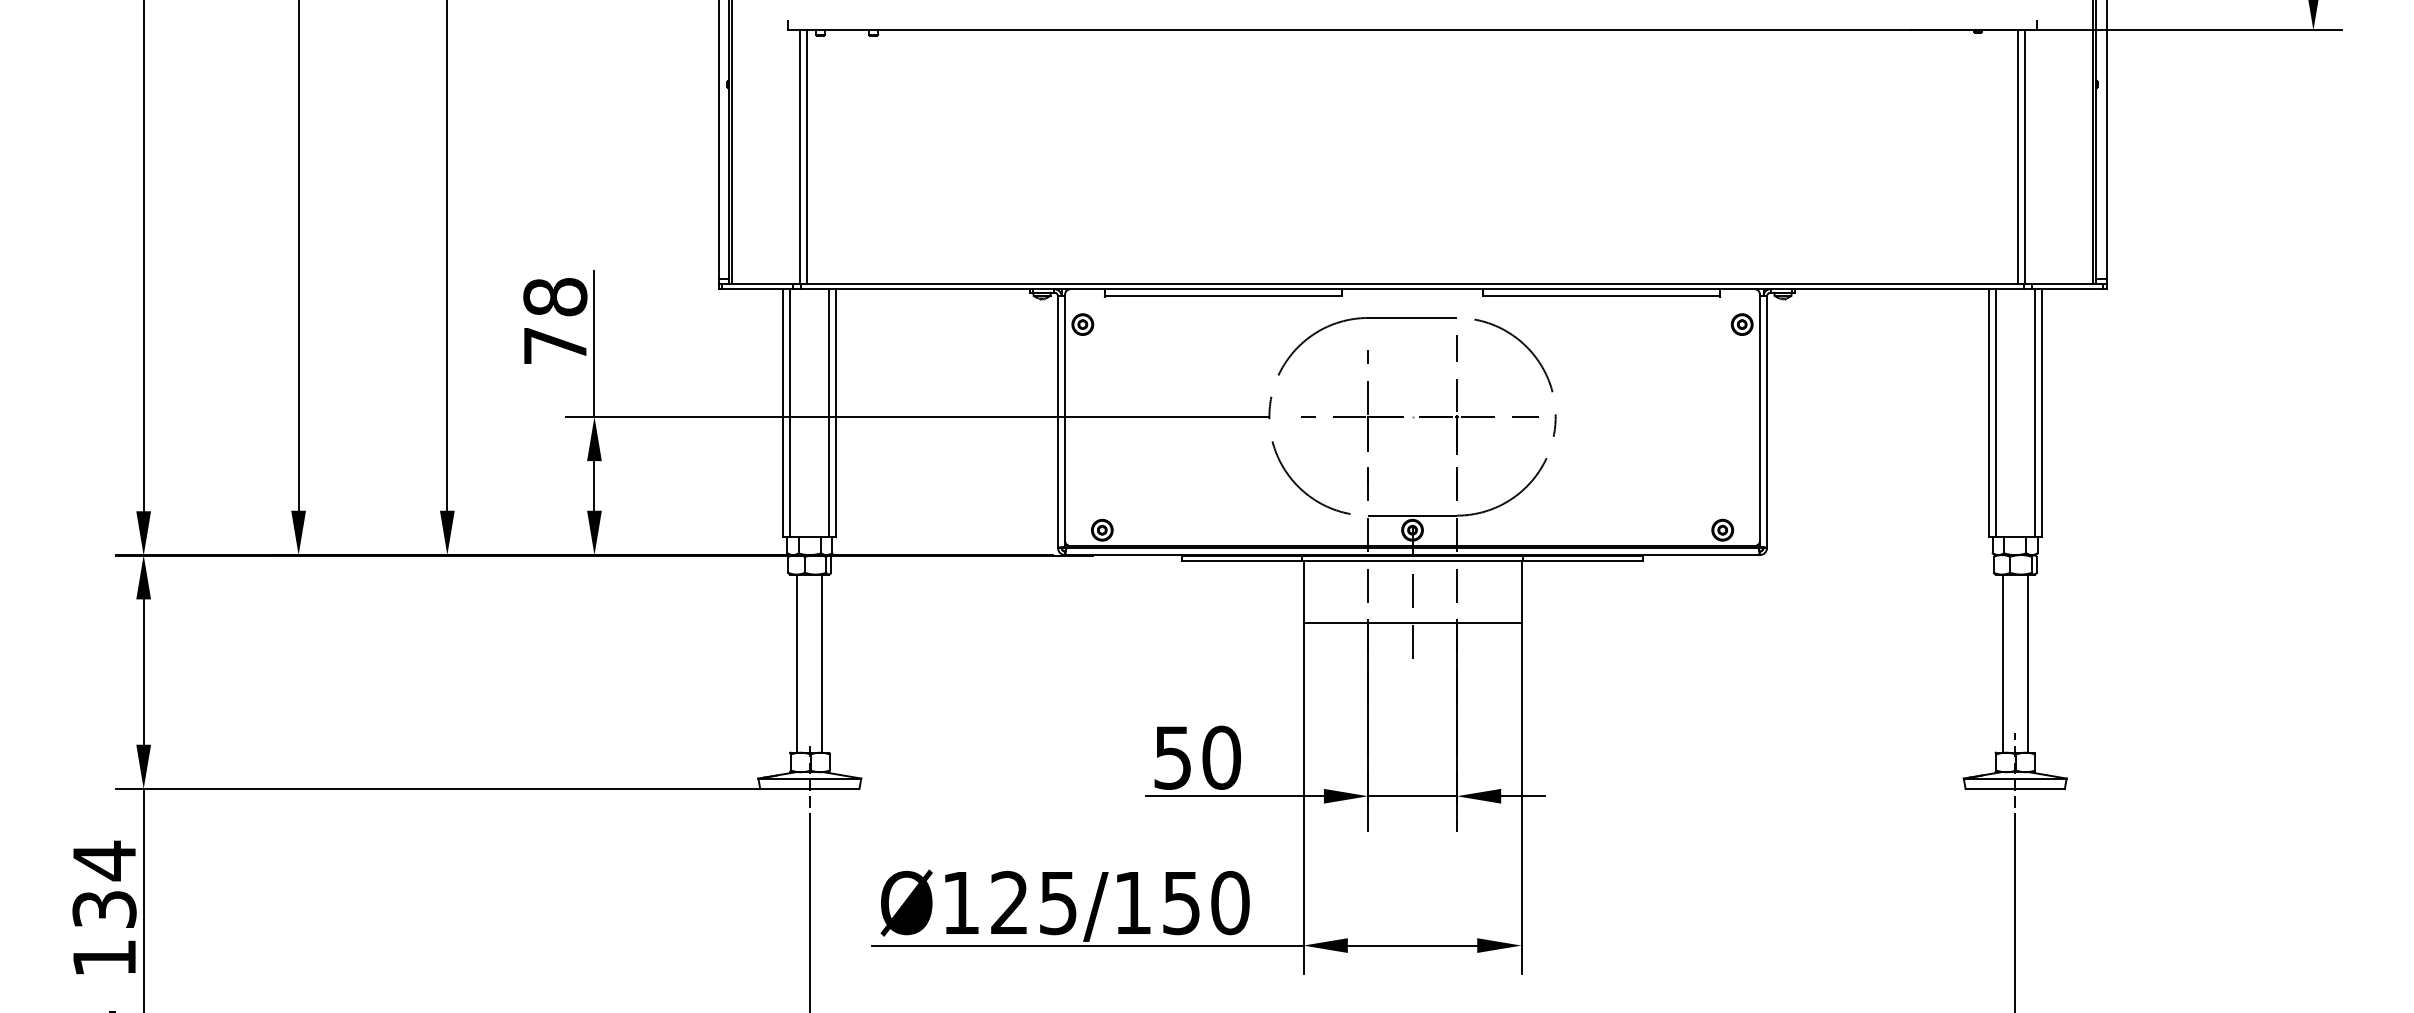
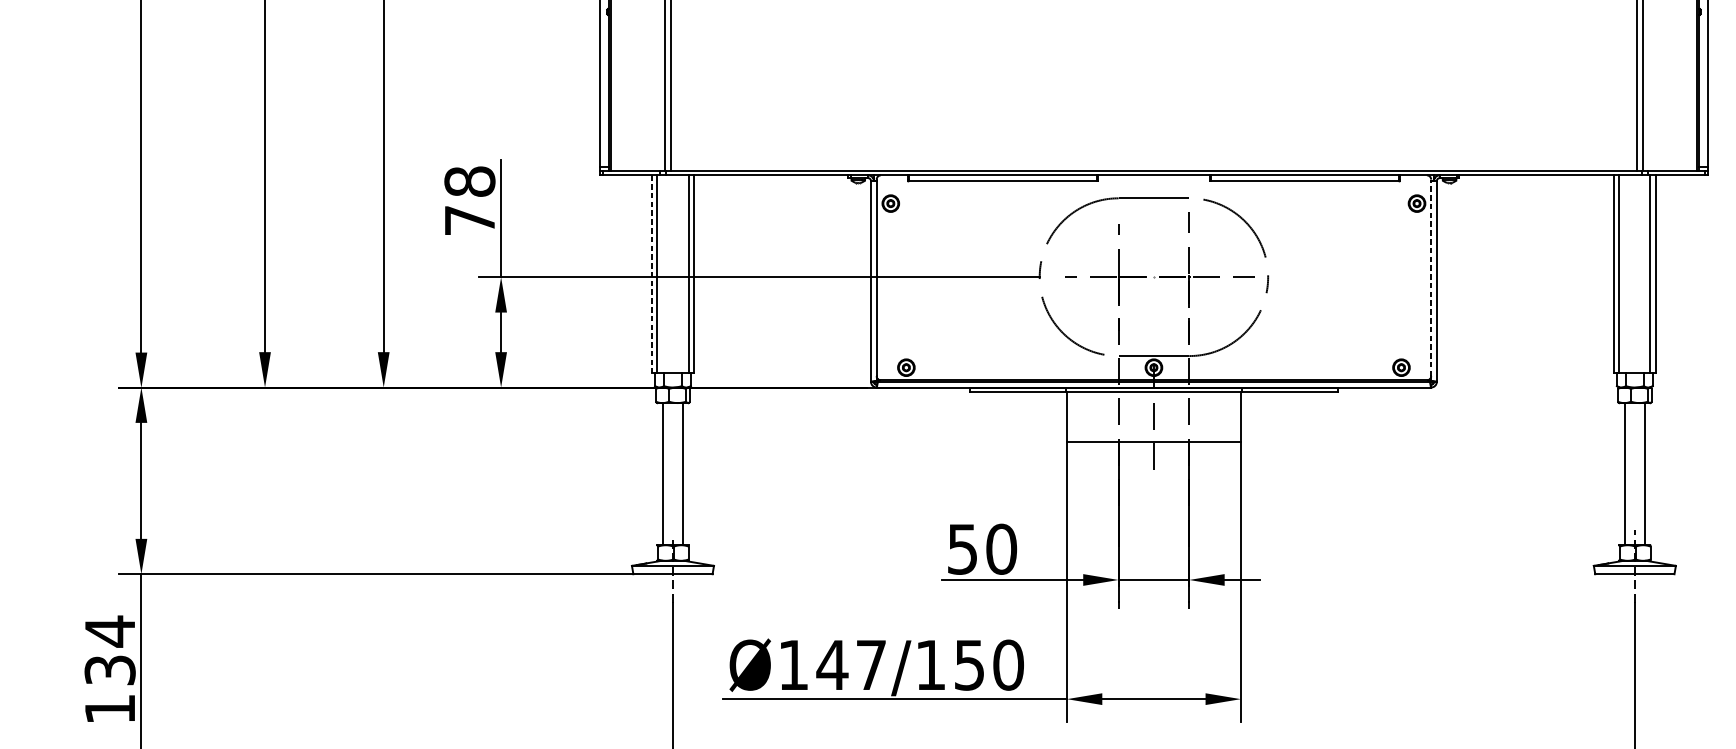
line: (783, 413) -> (651, 274), solid -> dashed
line: (1759, 417) -> (1430, 277), solid -> dashed
text: (1032, 902) -> (850, 664), Ø125/150 -> Ø147/150

